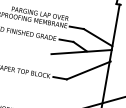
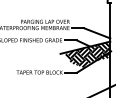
hatch: (82, 60) -> (87, 54), added

